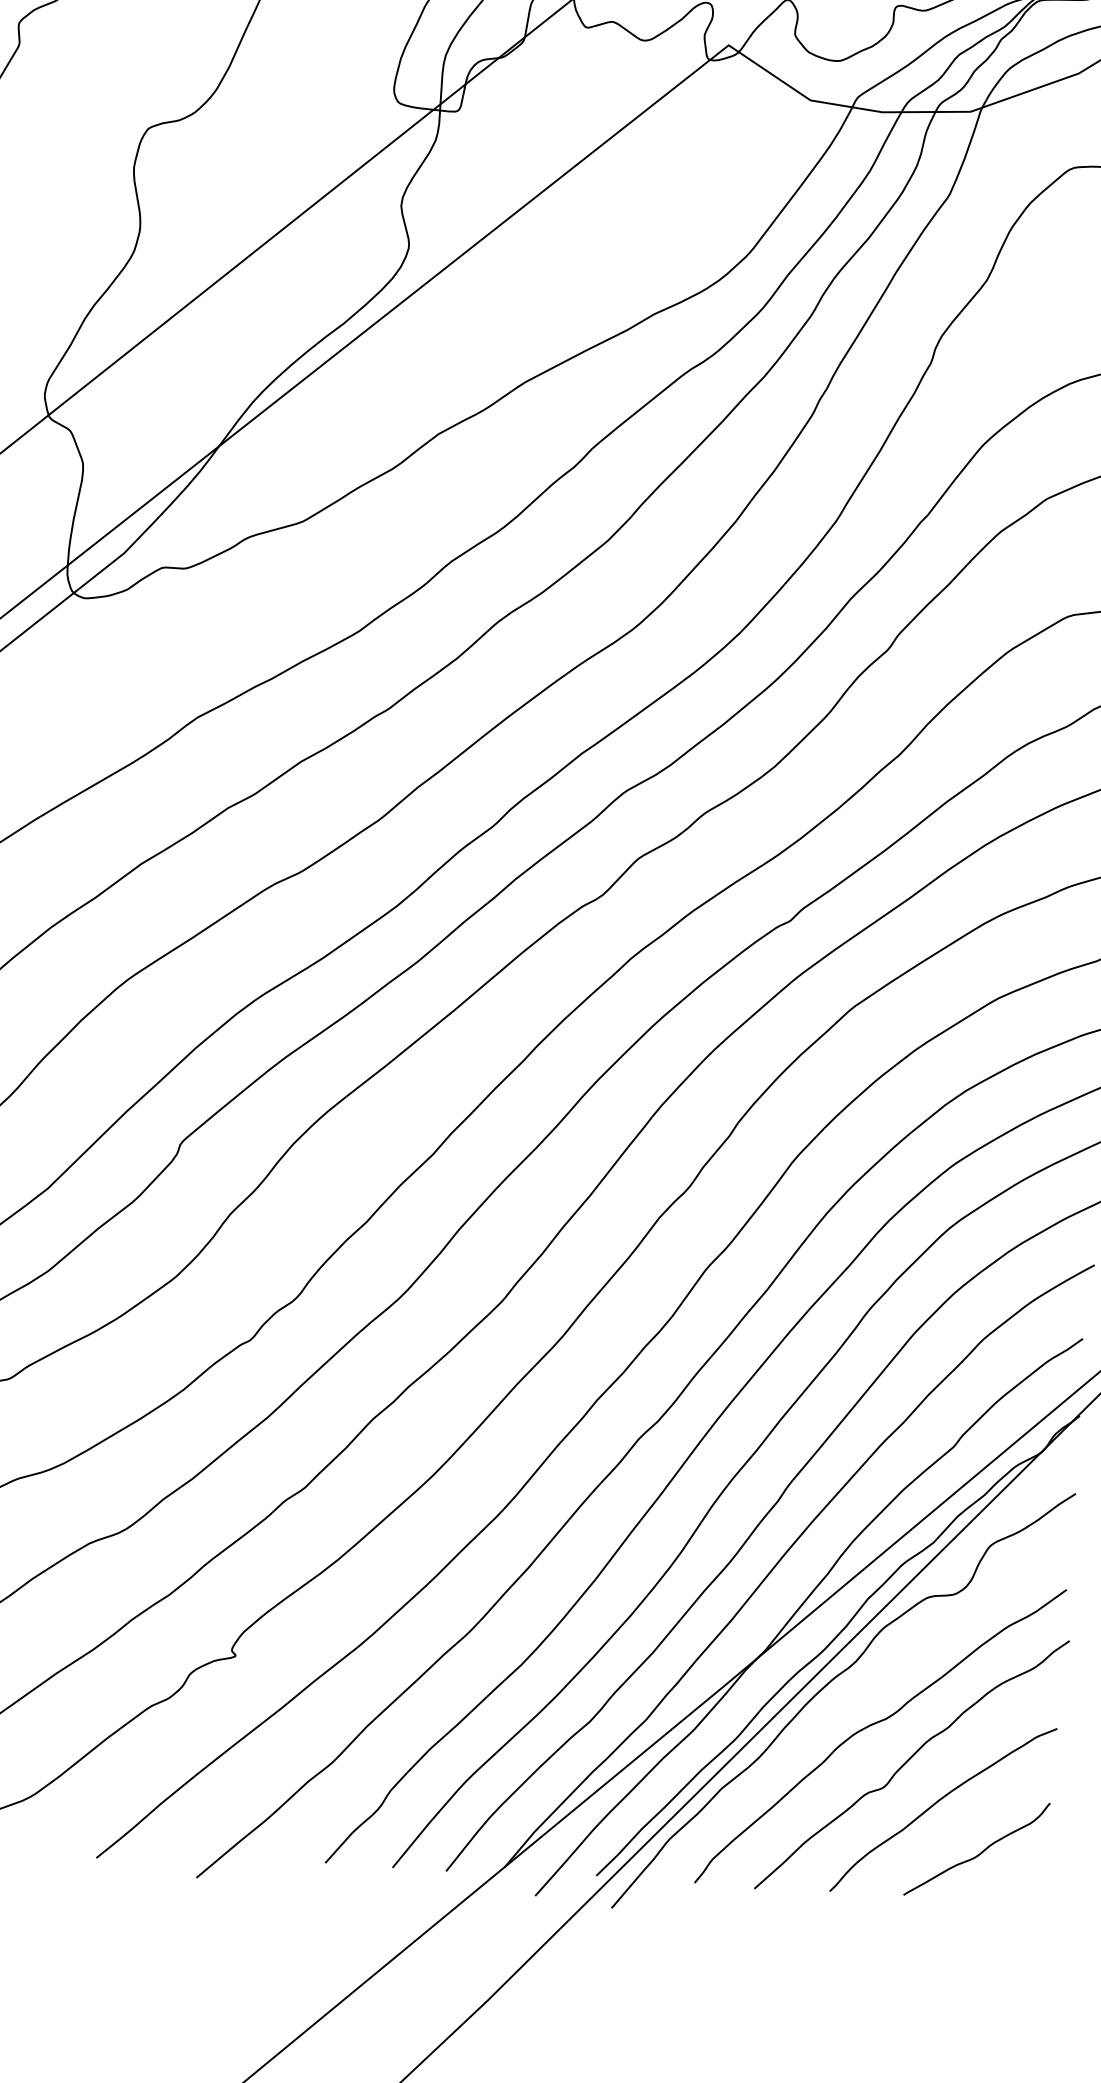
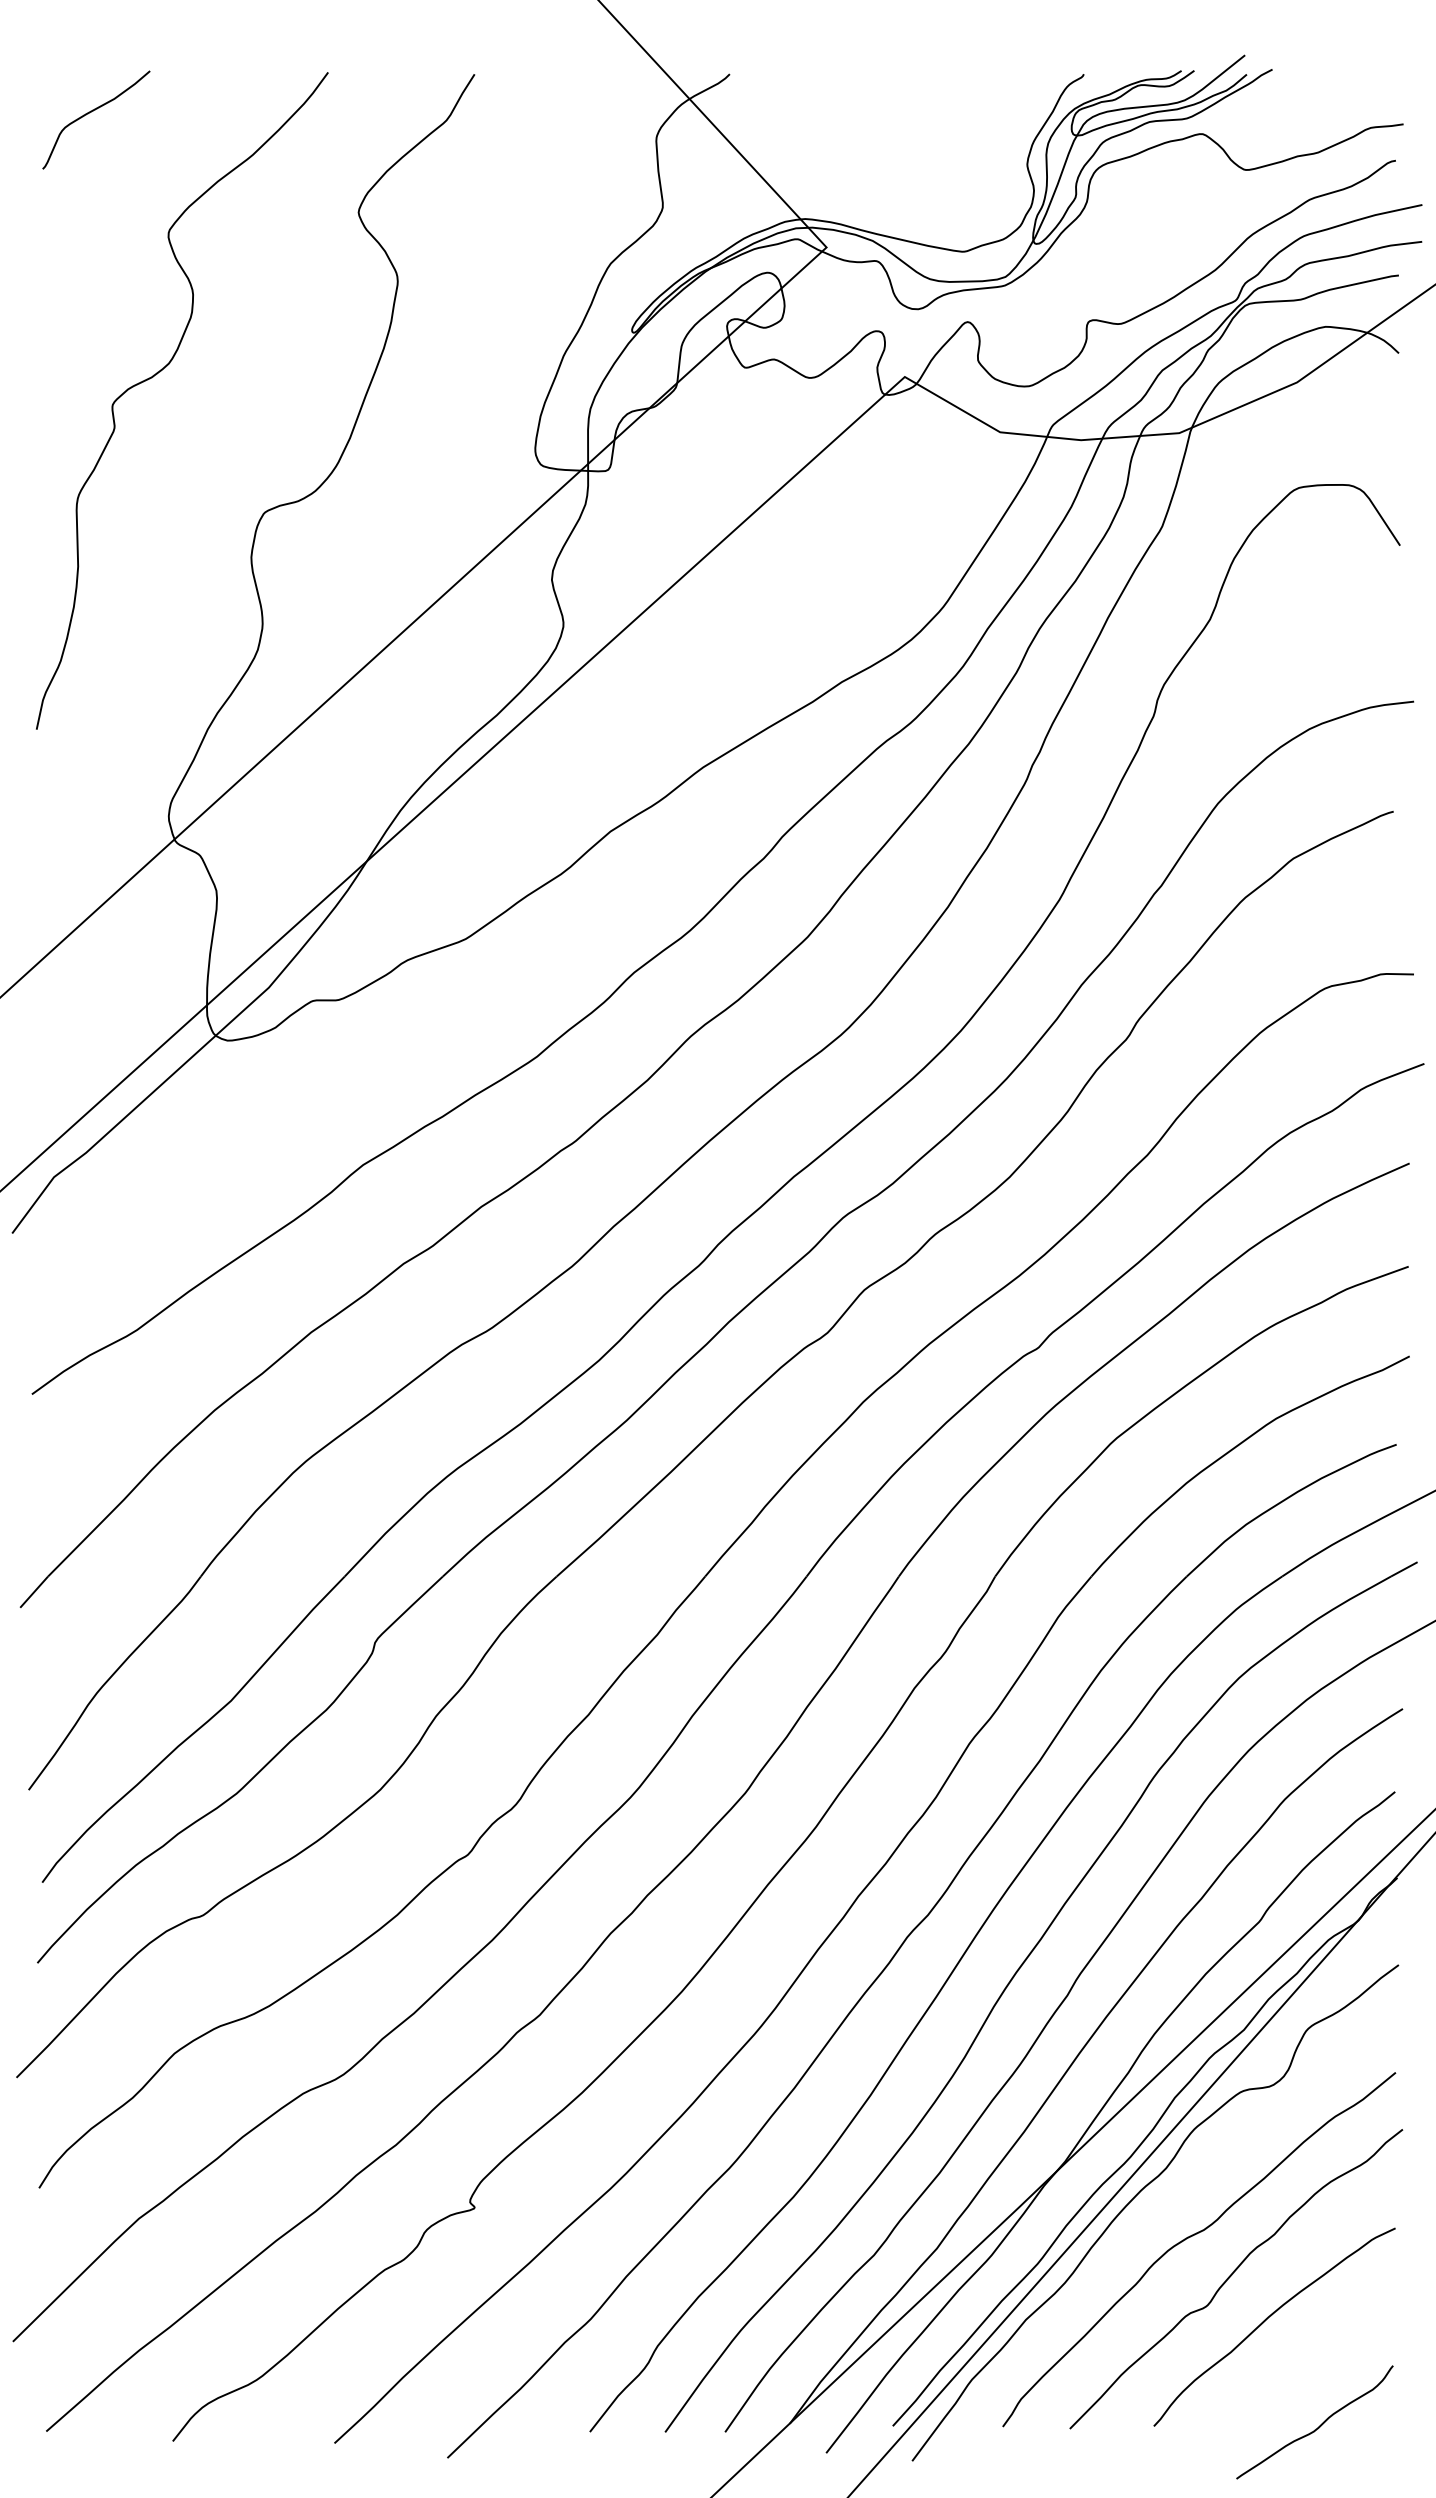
curve: (979, 1853) -> (1318, 2426), moved

